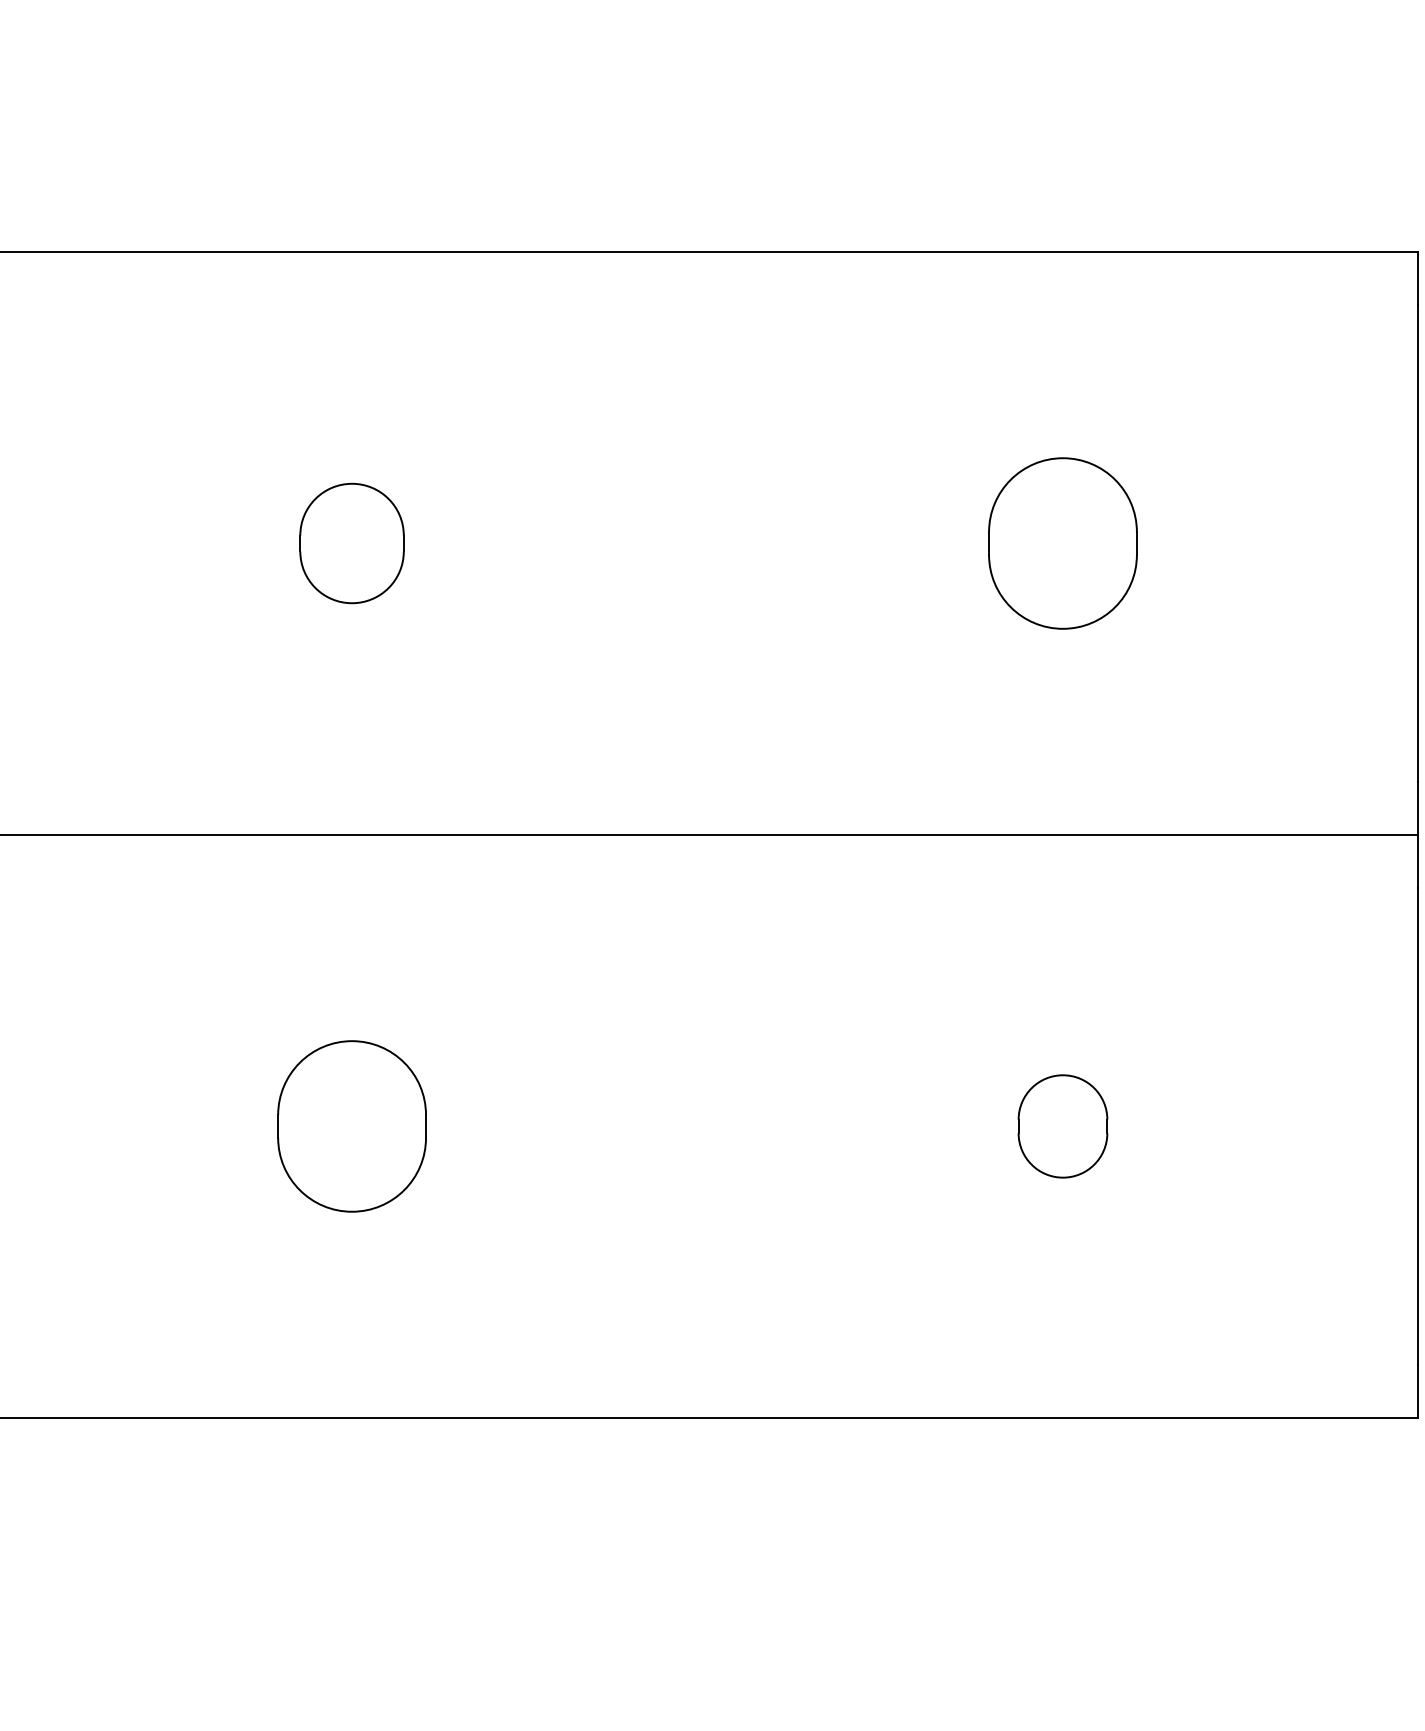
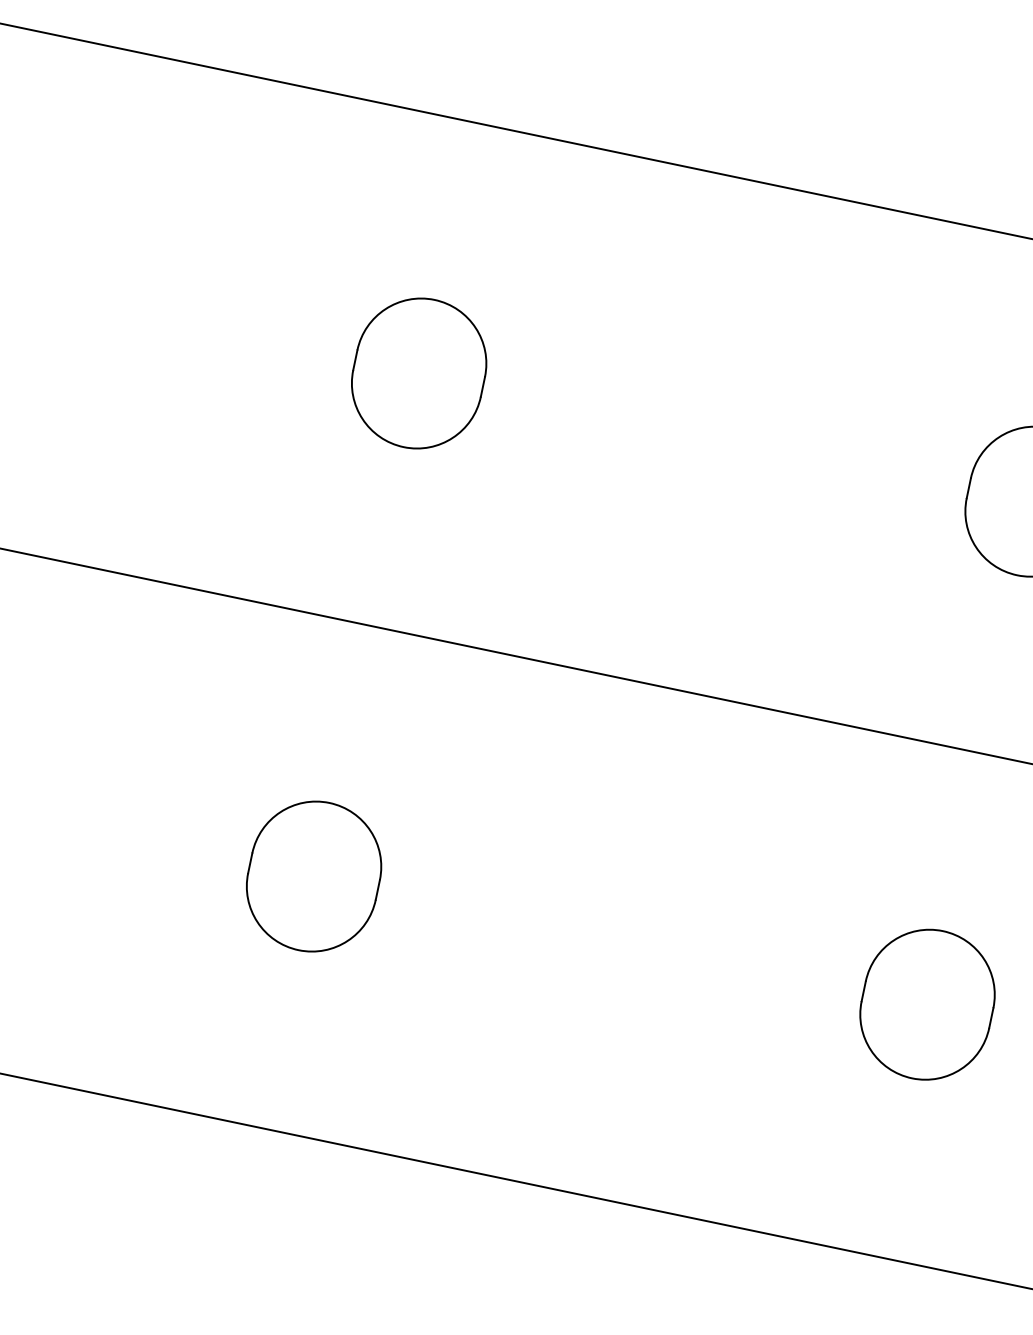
part: (351, 543) -> (418, 373), size x1.43
part: (1062, 1126) -> (927, 1004), size x1.67

